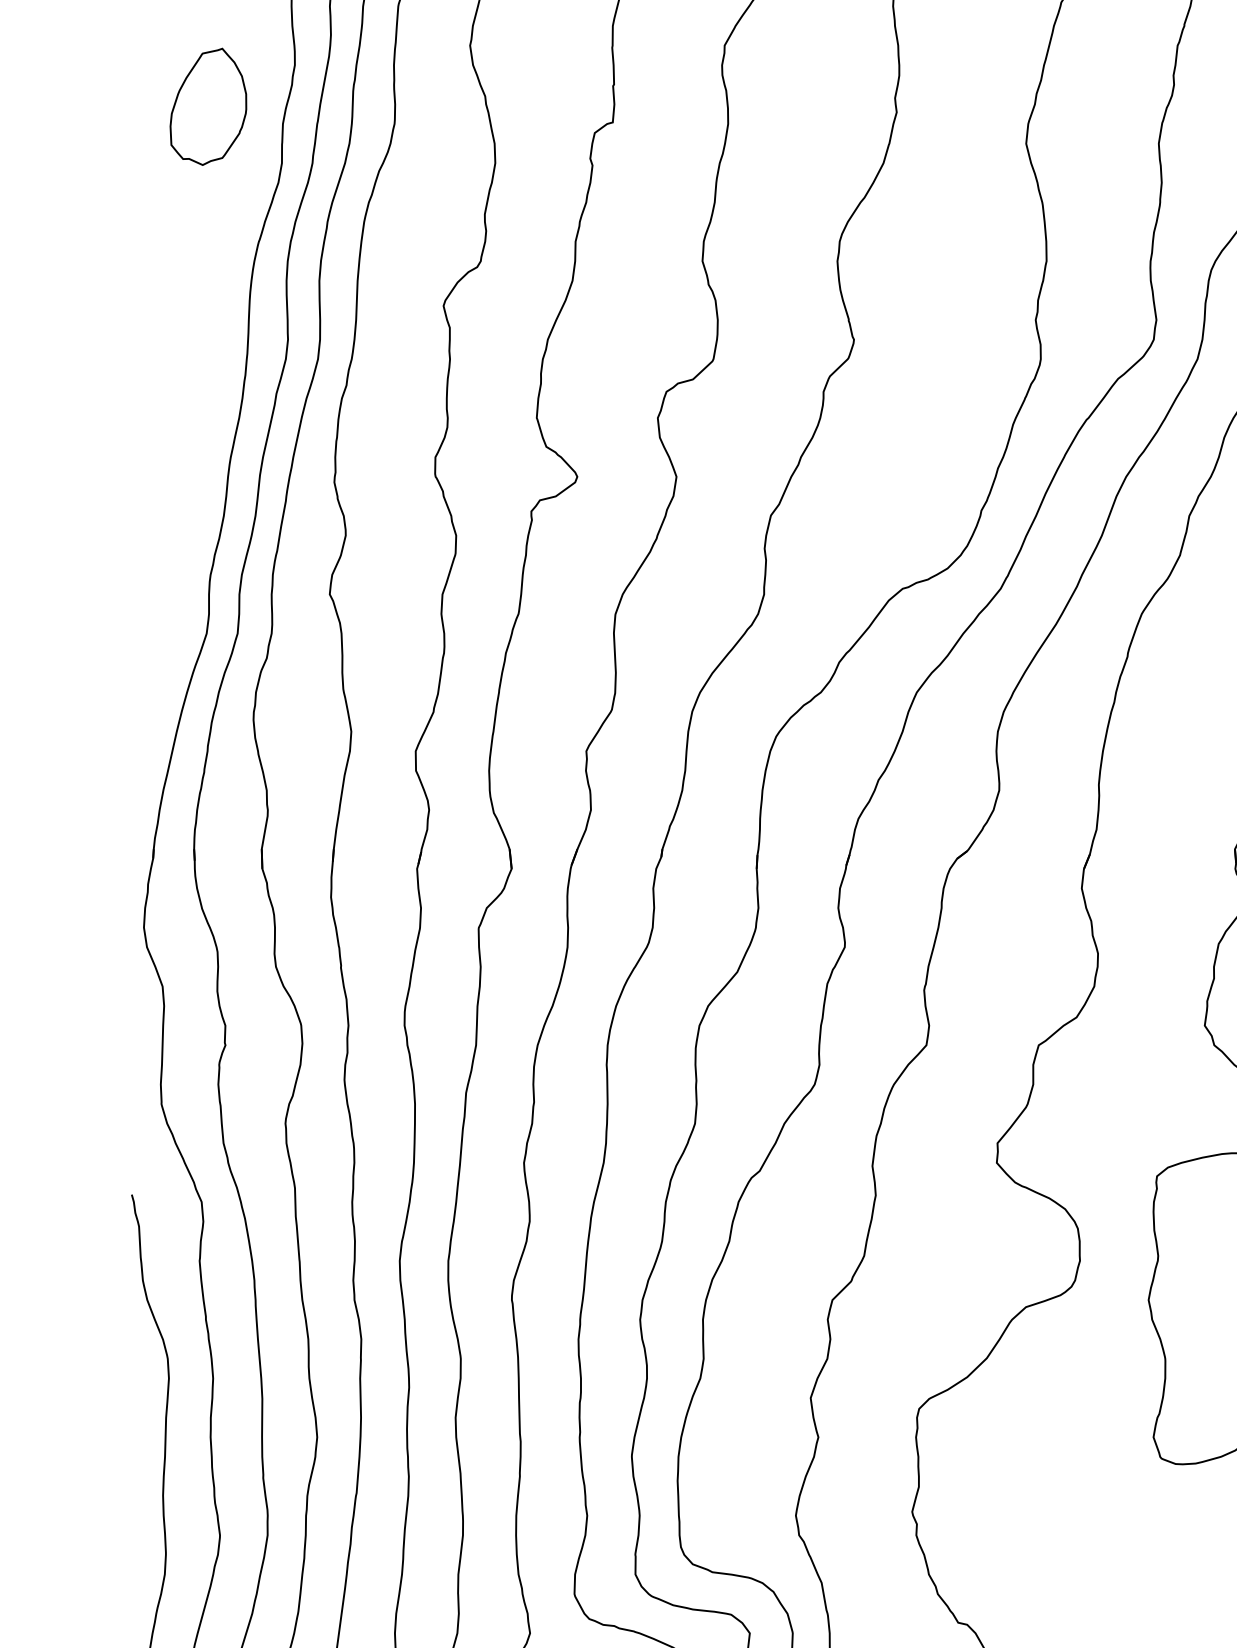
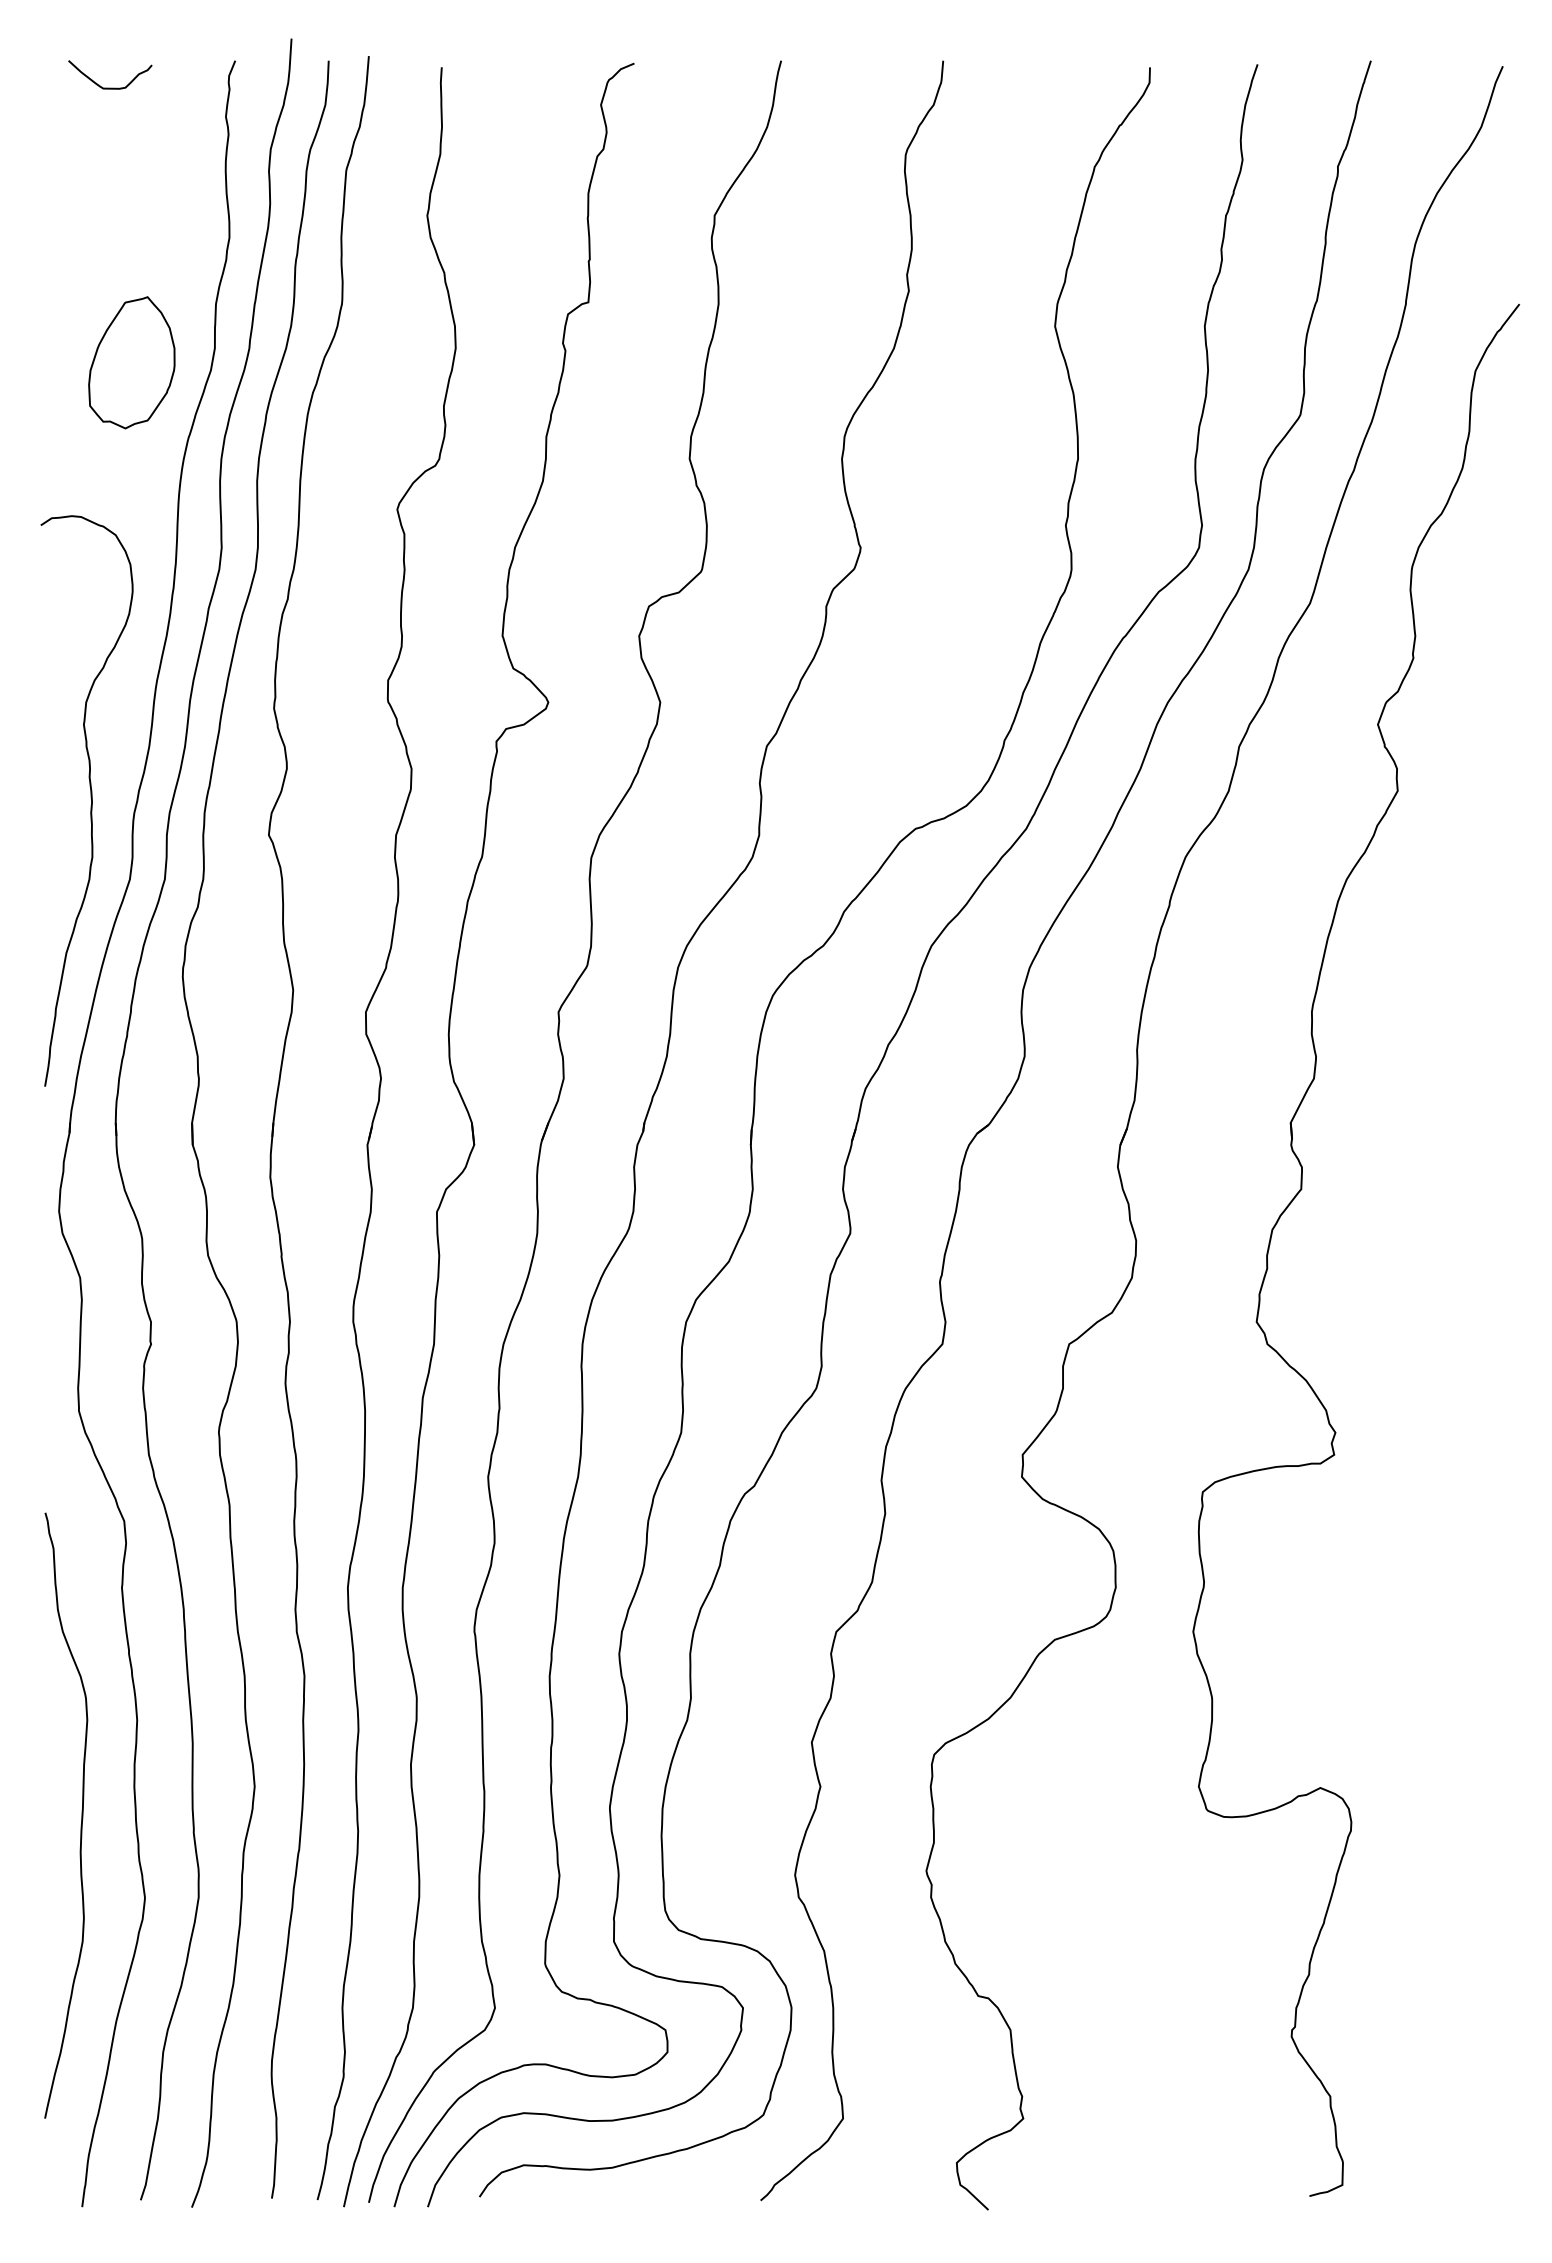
part: (208, 106) -> (131, 362), moved
curve: (171, 561) -> (90, 798), added

